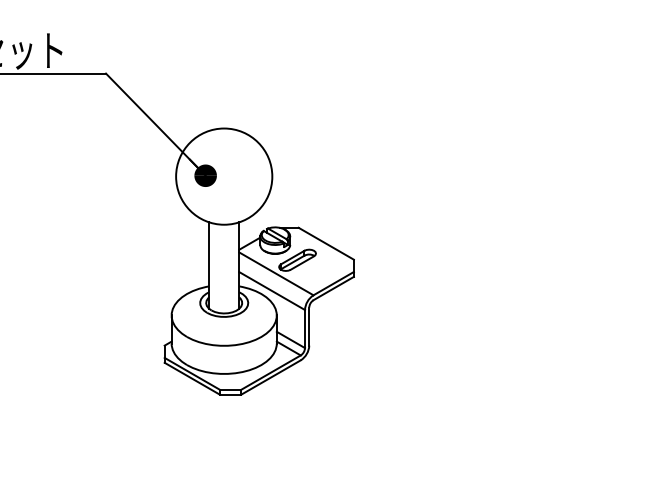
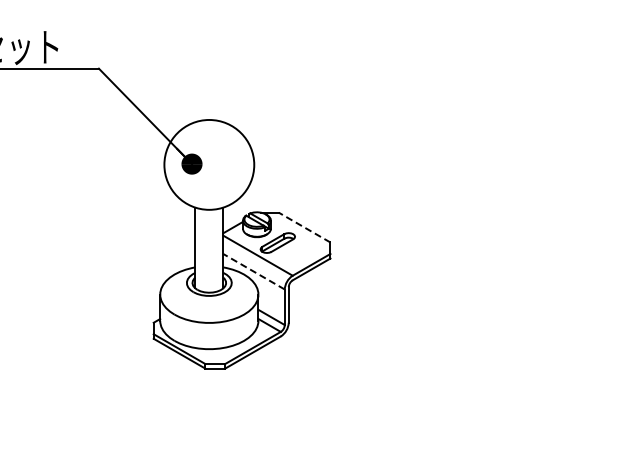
line: (326, 243) -> (304, 227), solid -> dashed
line: (271, 290) -> (253, 271), solid -> dashed

